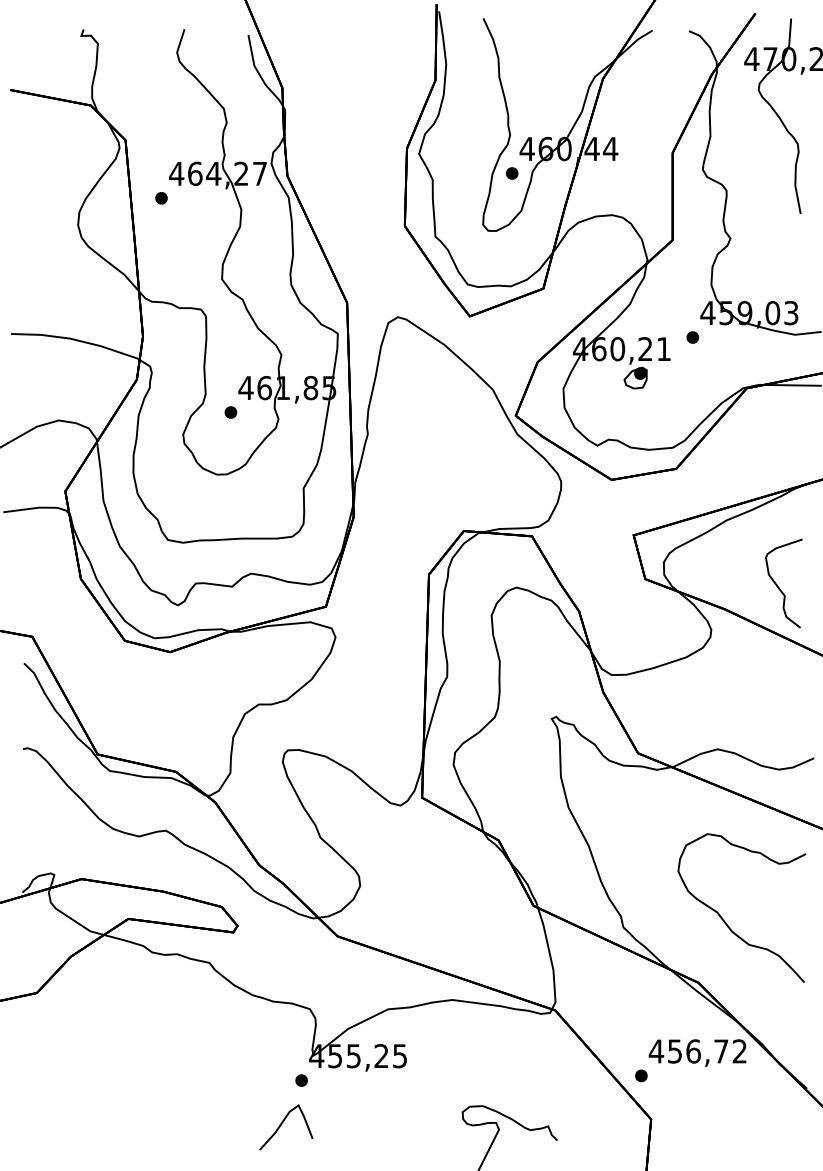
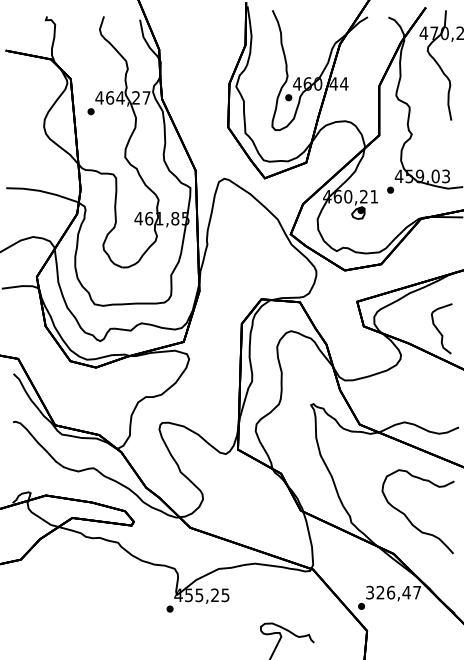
part: (229, 412) -> (129, 232), removed
text: (696, 1051) -> (392, 592), 456,72 -> 326,47
curve: (282, 1125) -> (159, 634), removed

